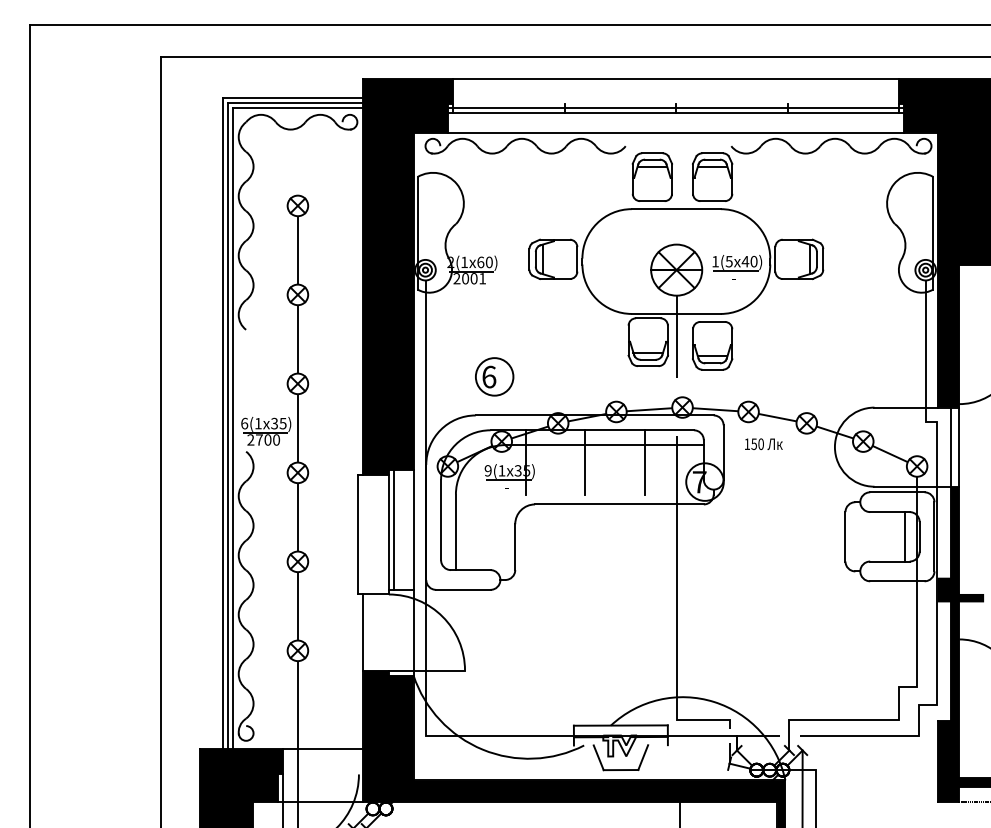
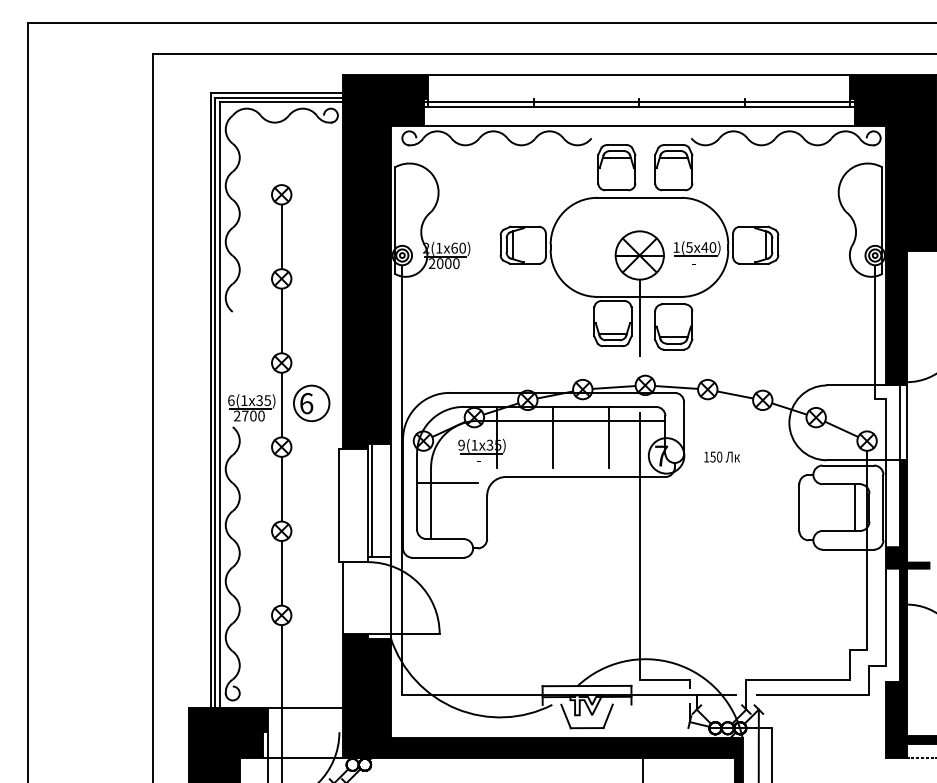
text: (482, 278) -> (456, 263), 2001 -> 2000
part: (494, 376) -> (311, 403), moved
text: (763, 443) -> (721, 456), moved
line: (473, 510) -> (447, 482), added

